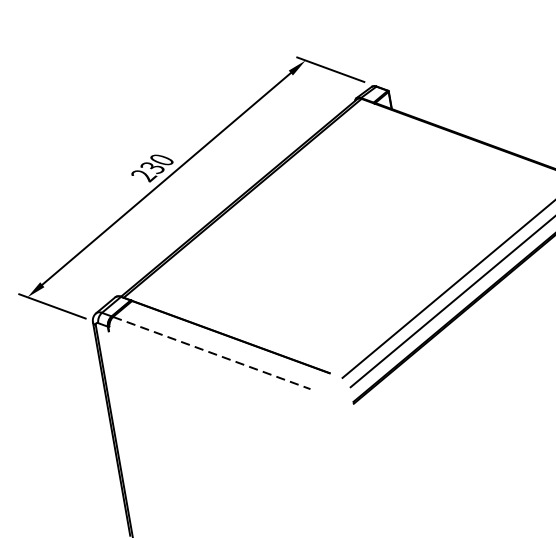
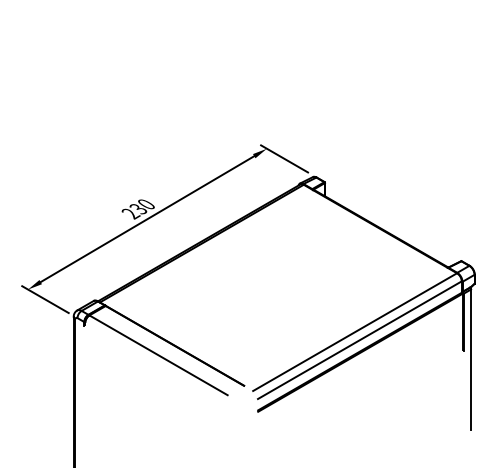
line: (211, 353) -> (158, 355), dashed -> solid

